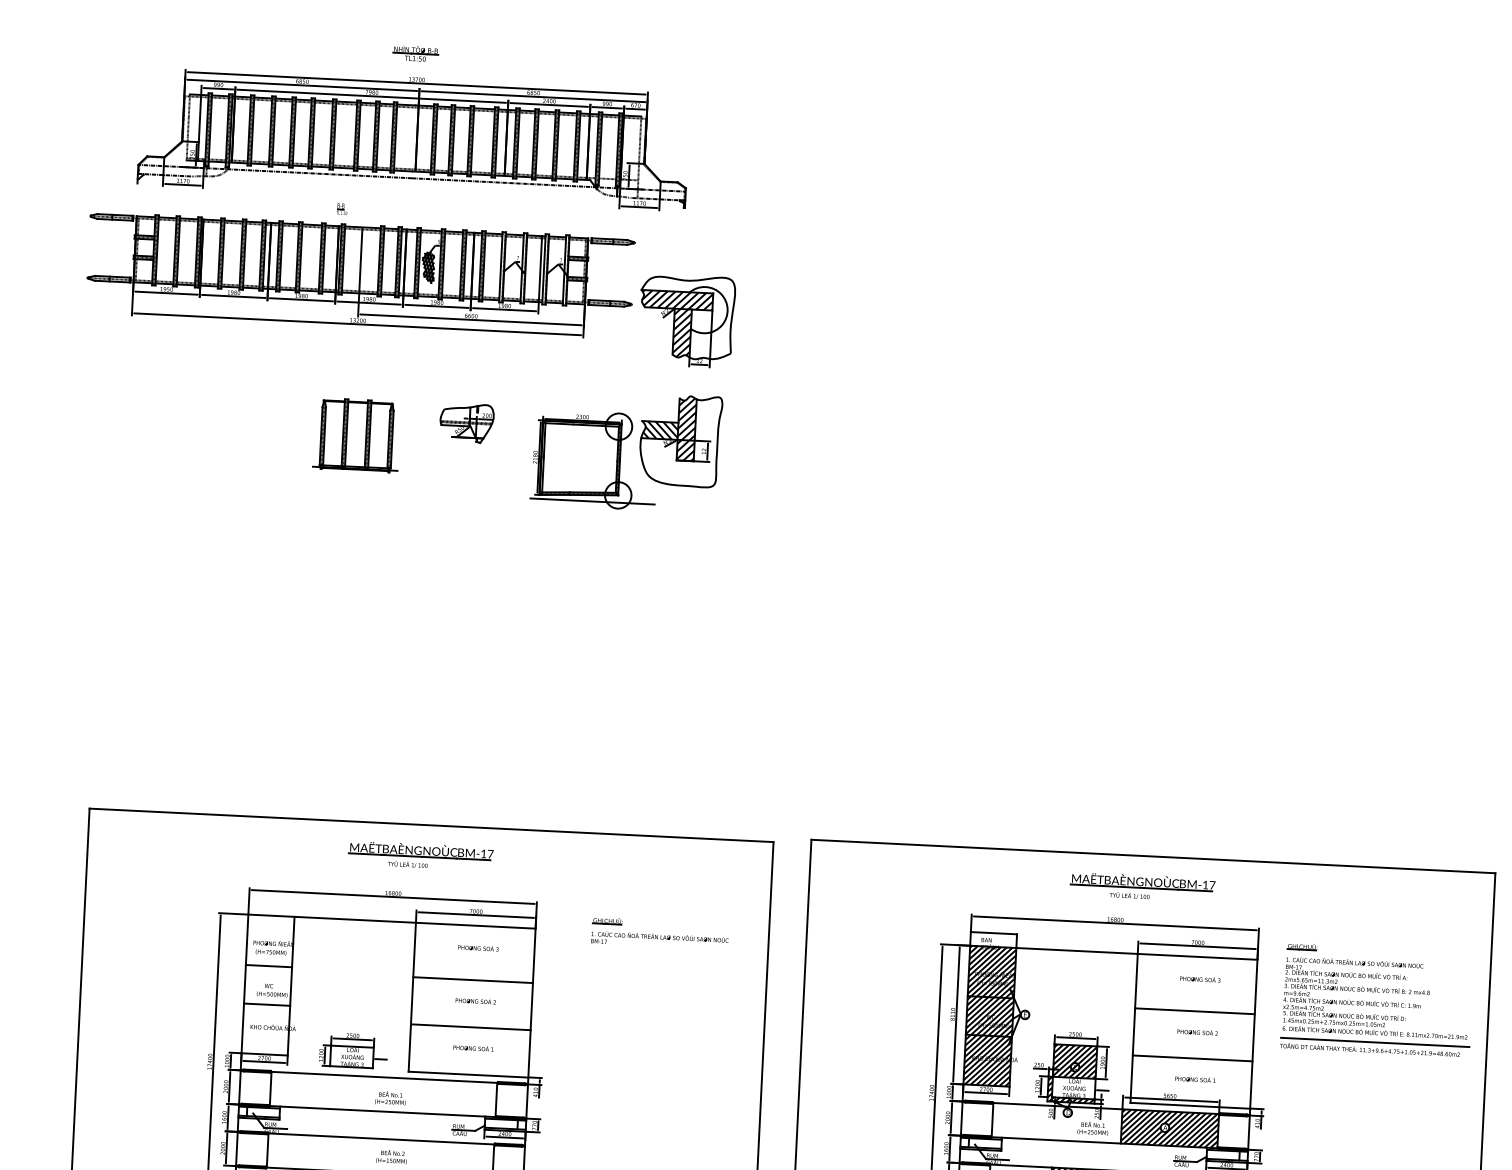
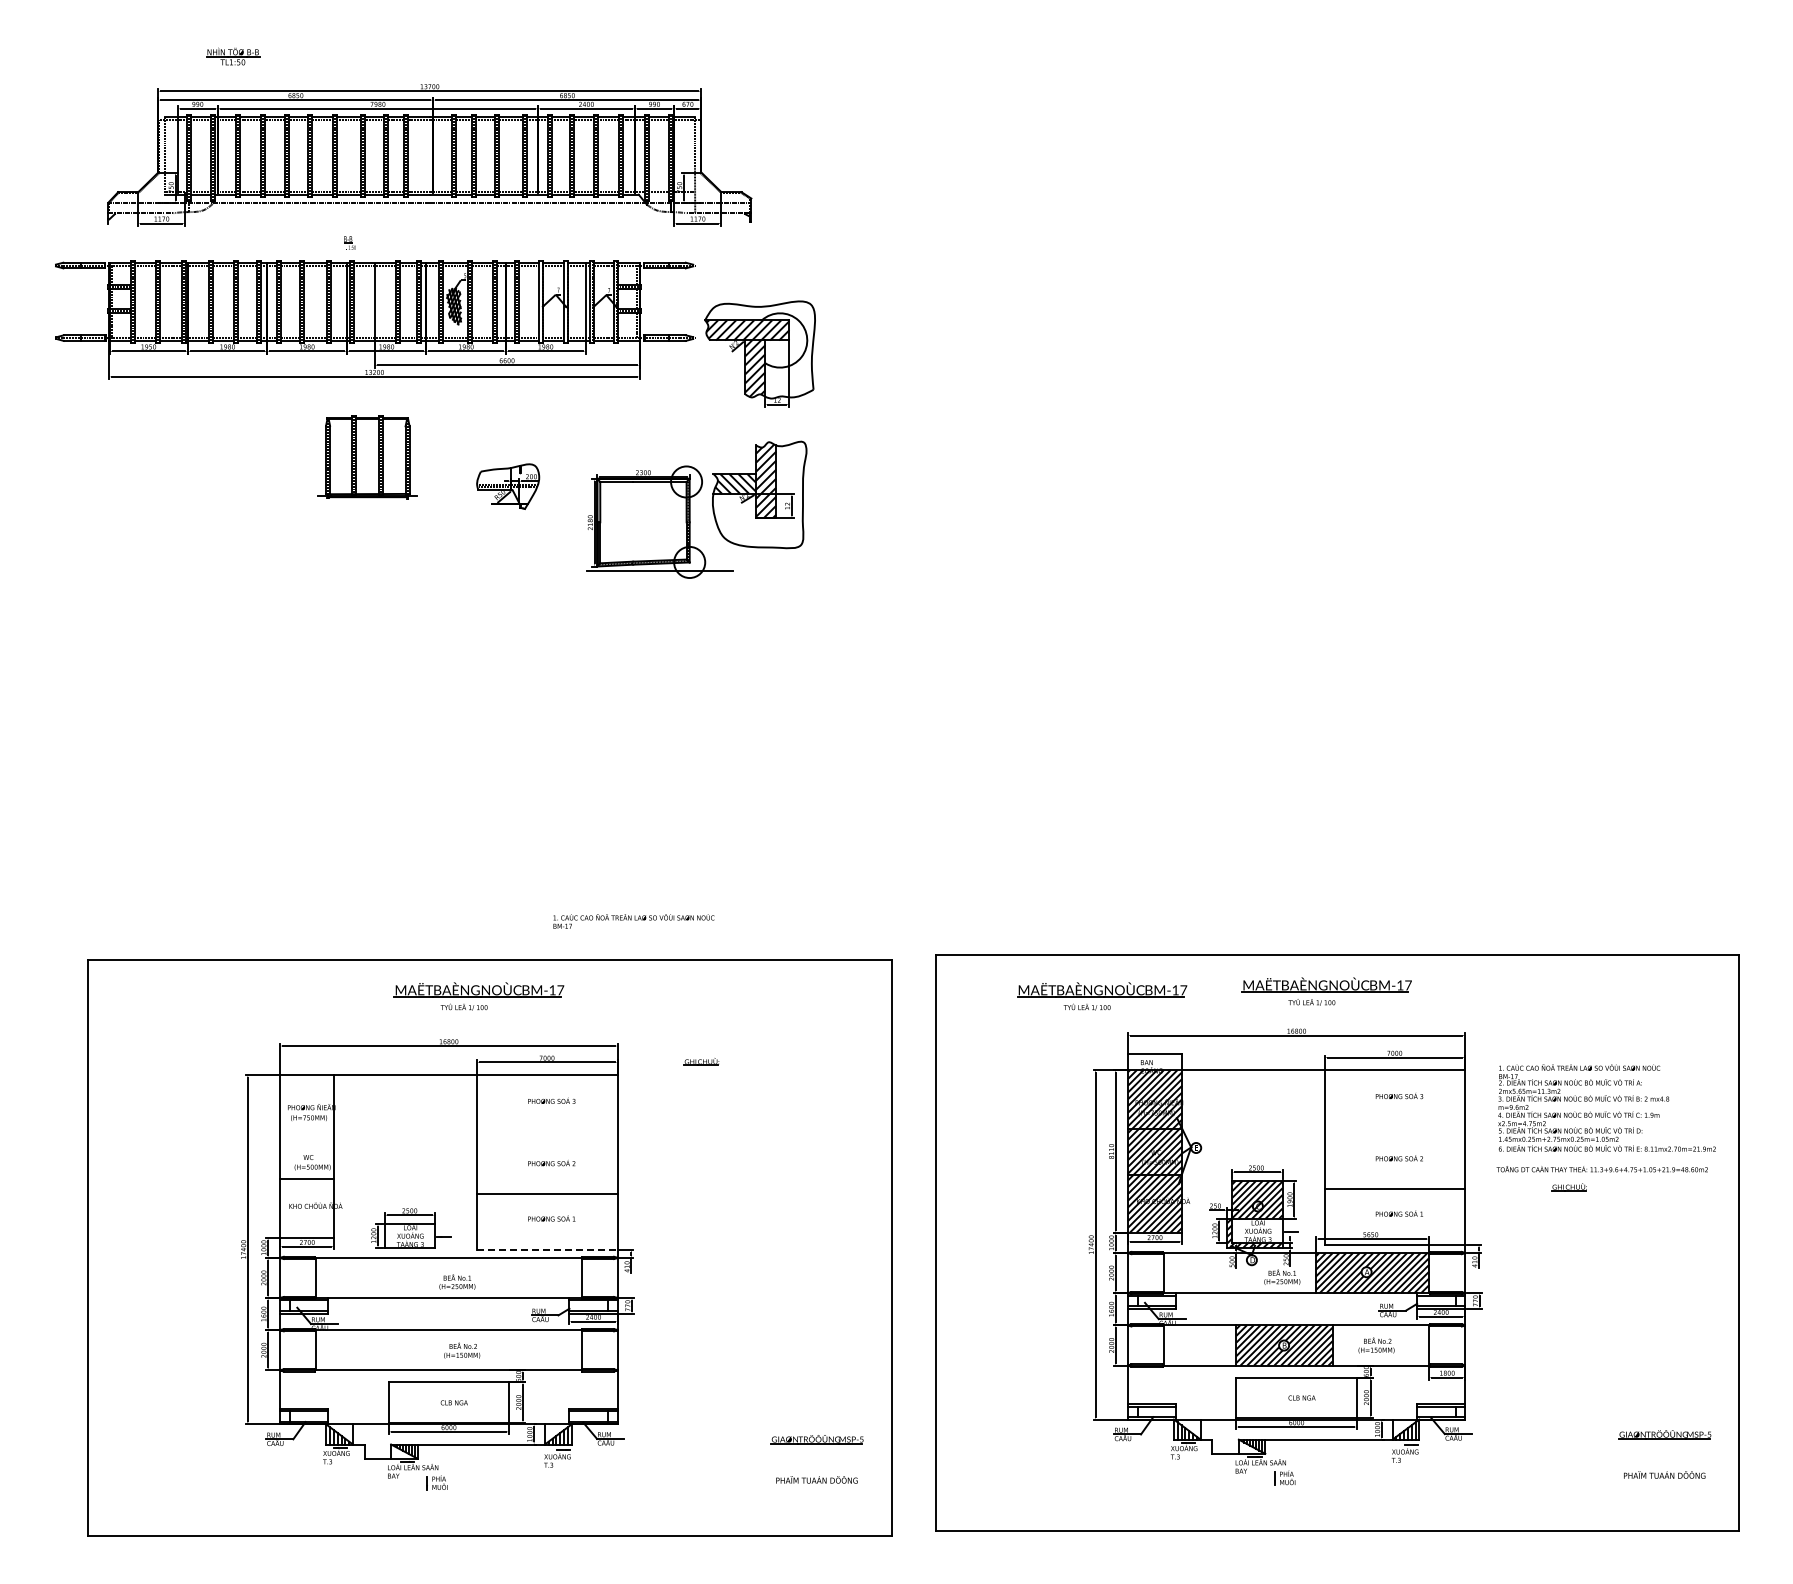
part: (416, 53) -> (233, 56), moved
part: (356, 435) -> (367, 457), moved
part: (950, 882) -> (1101, 996), added
text: (659, 940) -> (633, 921), moved
part: (1301, 946) -> (1568, 1187), moved
line: (269, 966) -> (307, 1134), removed
line: (473, 979) -> (547, 1138), removed
line: (1194, 1010) -> (1394, 1133), removed
line: (1374, 1042) -> (1607, 1160), removed
line: (468, 1074) -> (547, 1249), solid -> dashed

